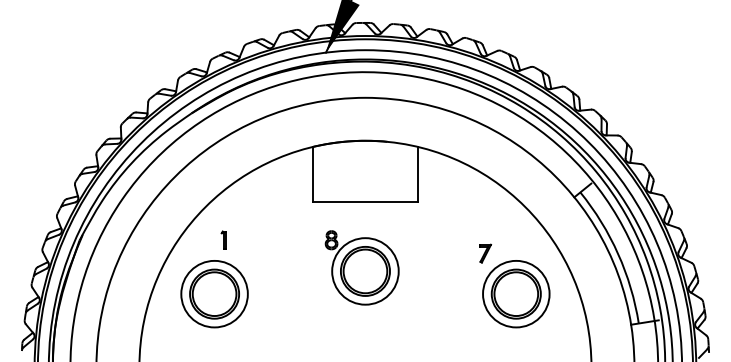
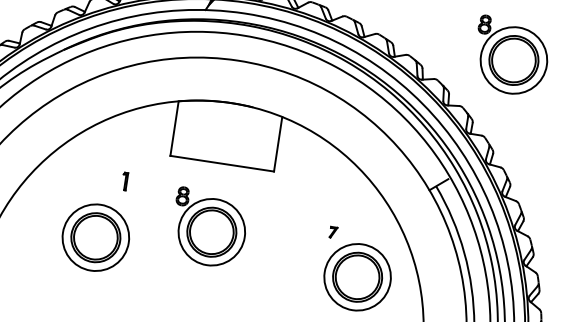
part: (634, 52) -> (510, 56), added
part: (223, 239) -> (124, 180), moved
part: (485, 253) -> (333, 232), size x0.6
part: (214, 294) -> (95, 238), moved

